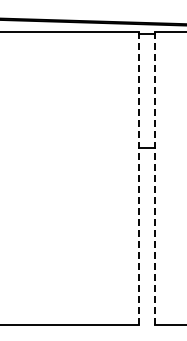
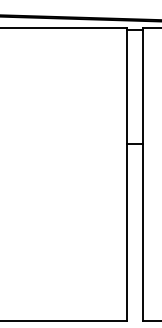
line: (139, 178) -> (127, 174), dashed -> solid
line: (154, 178) -> (142, 174), dashed -> solid

